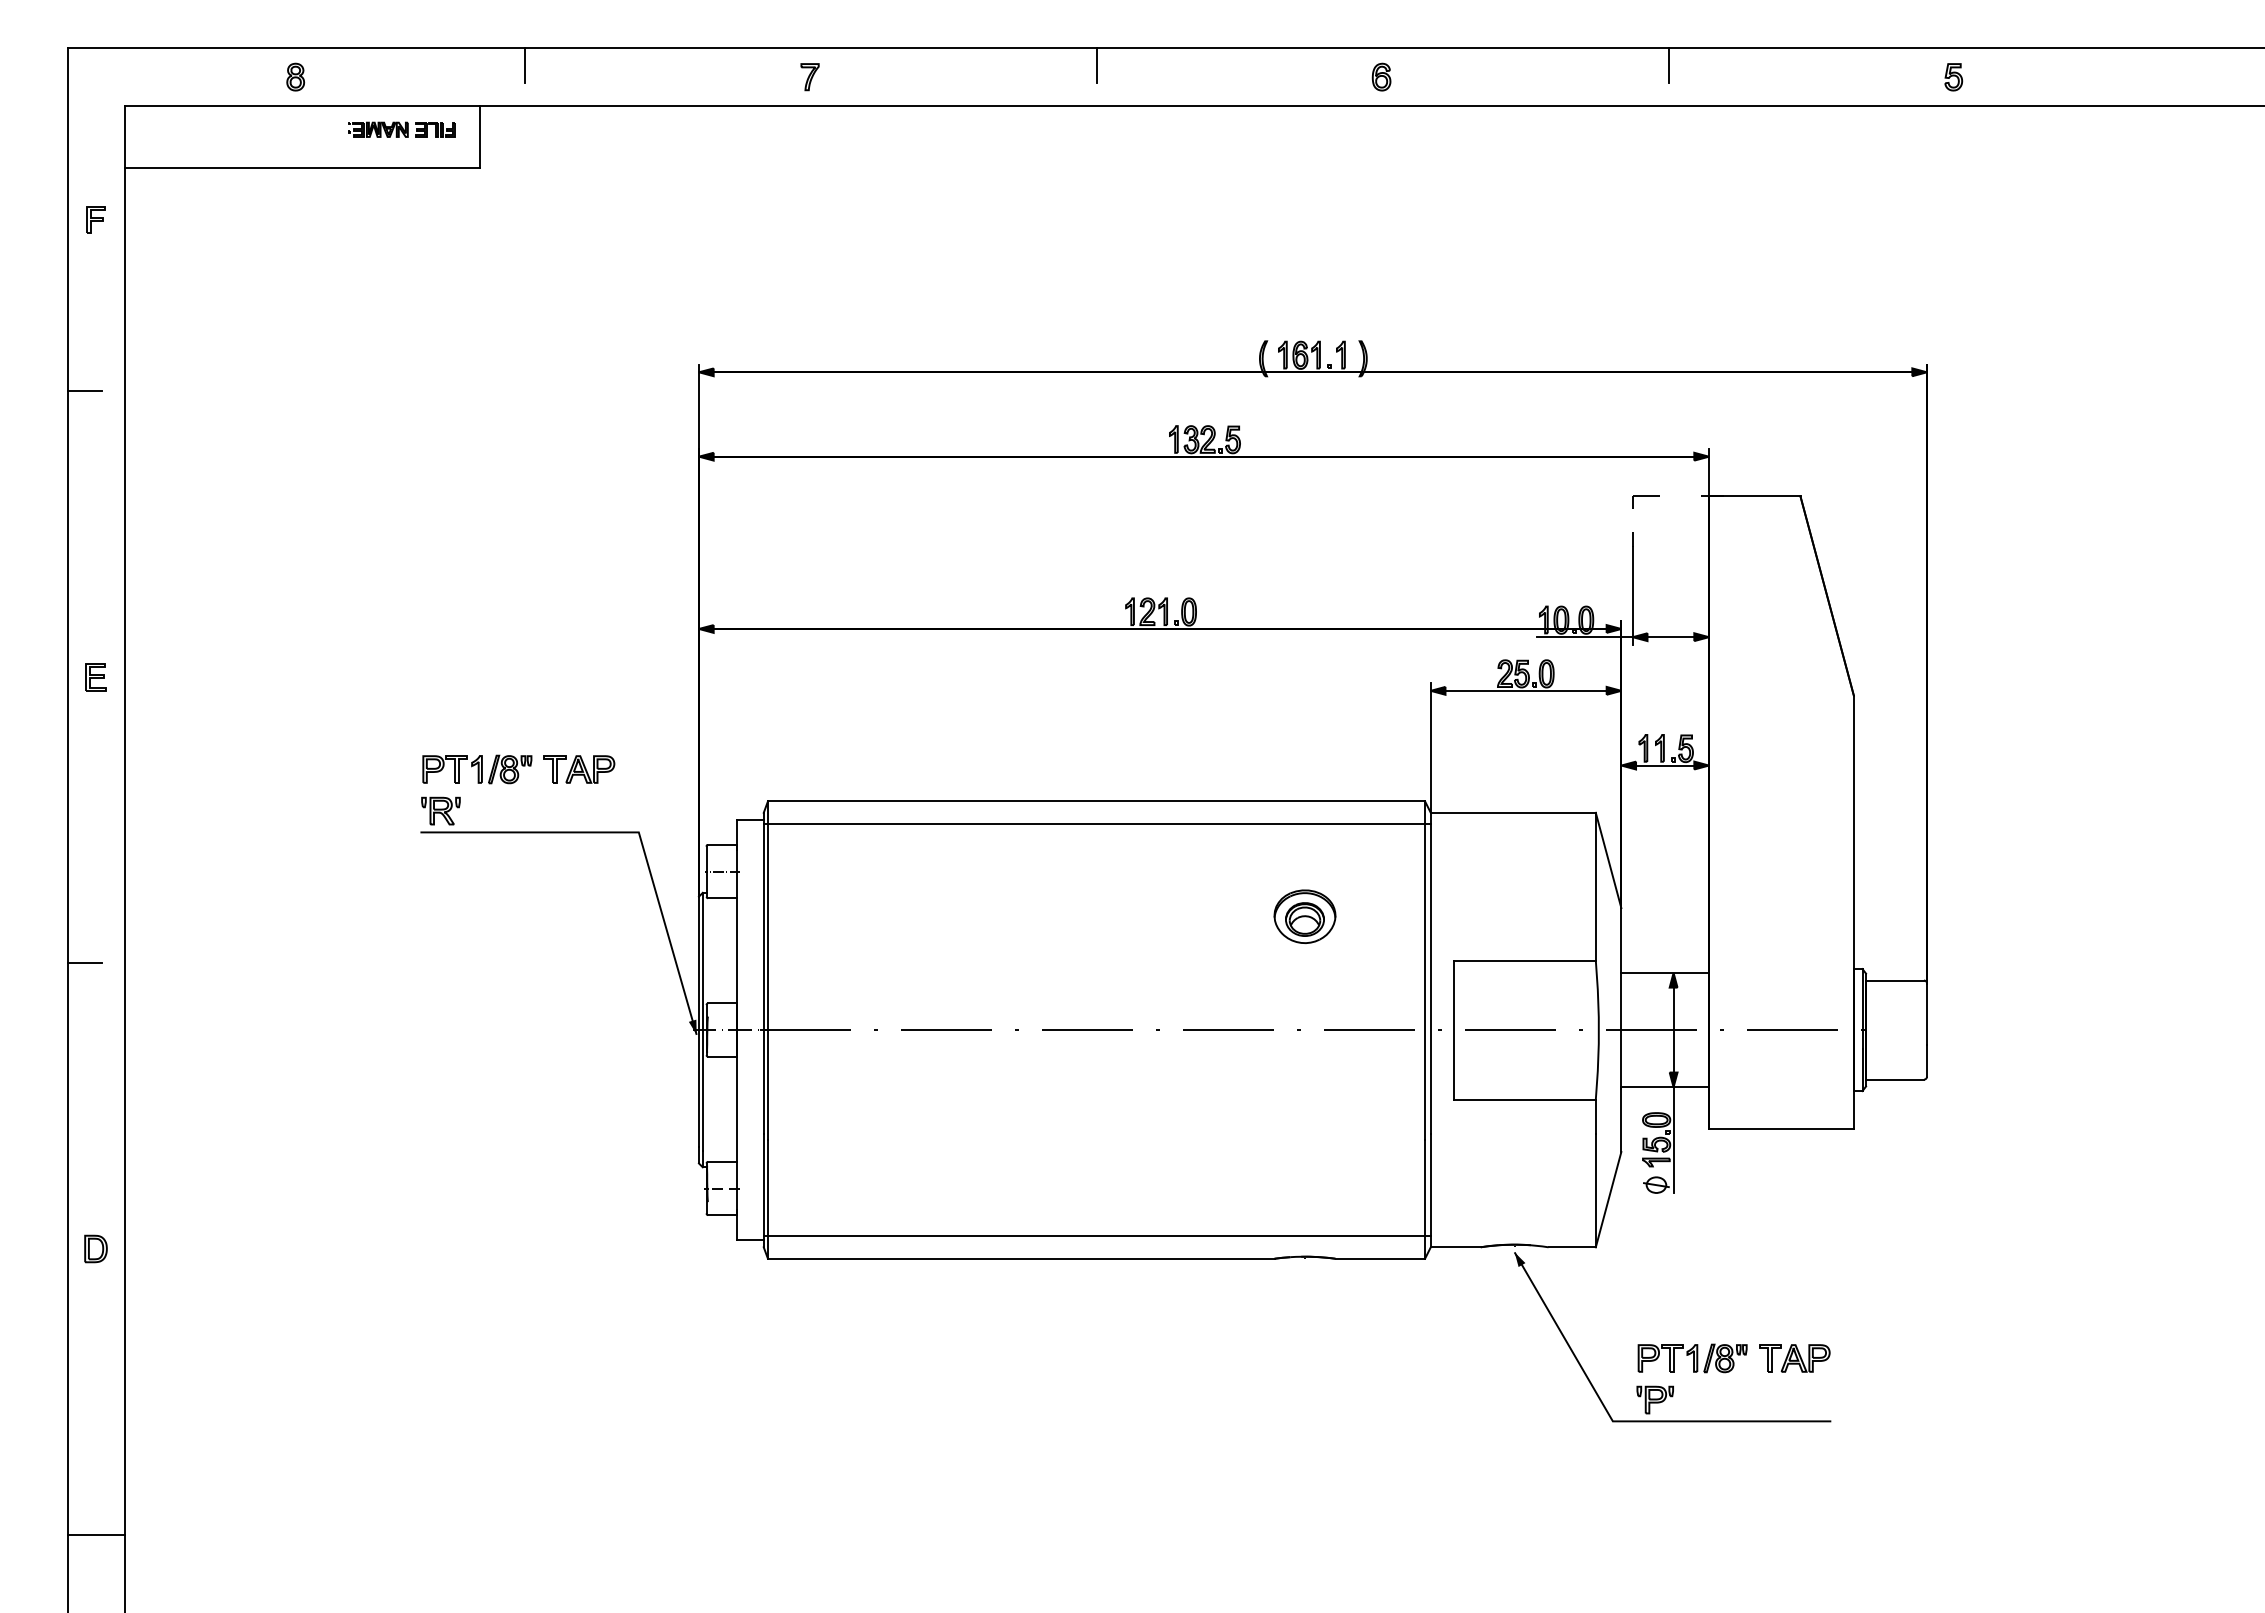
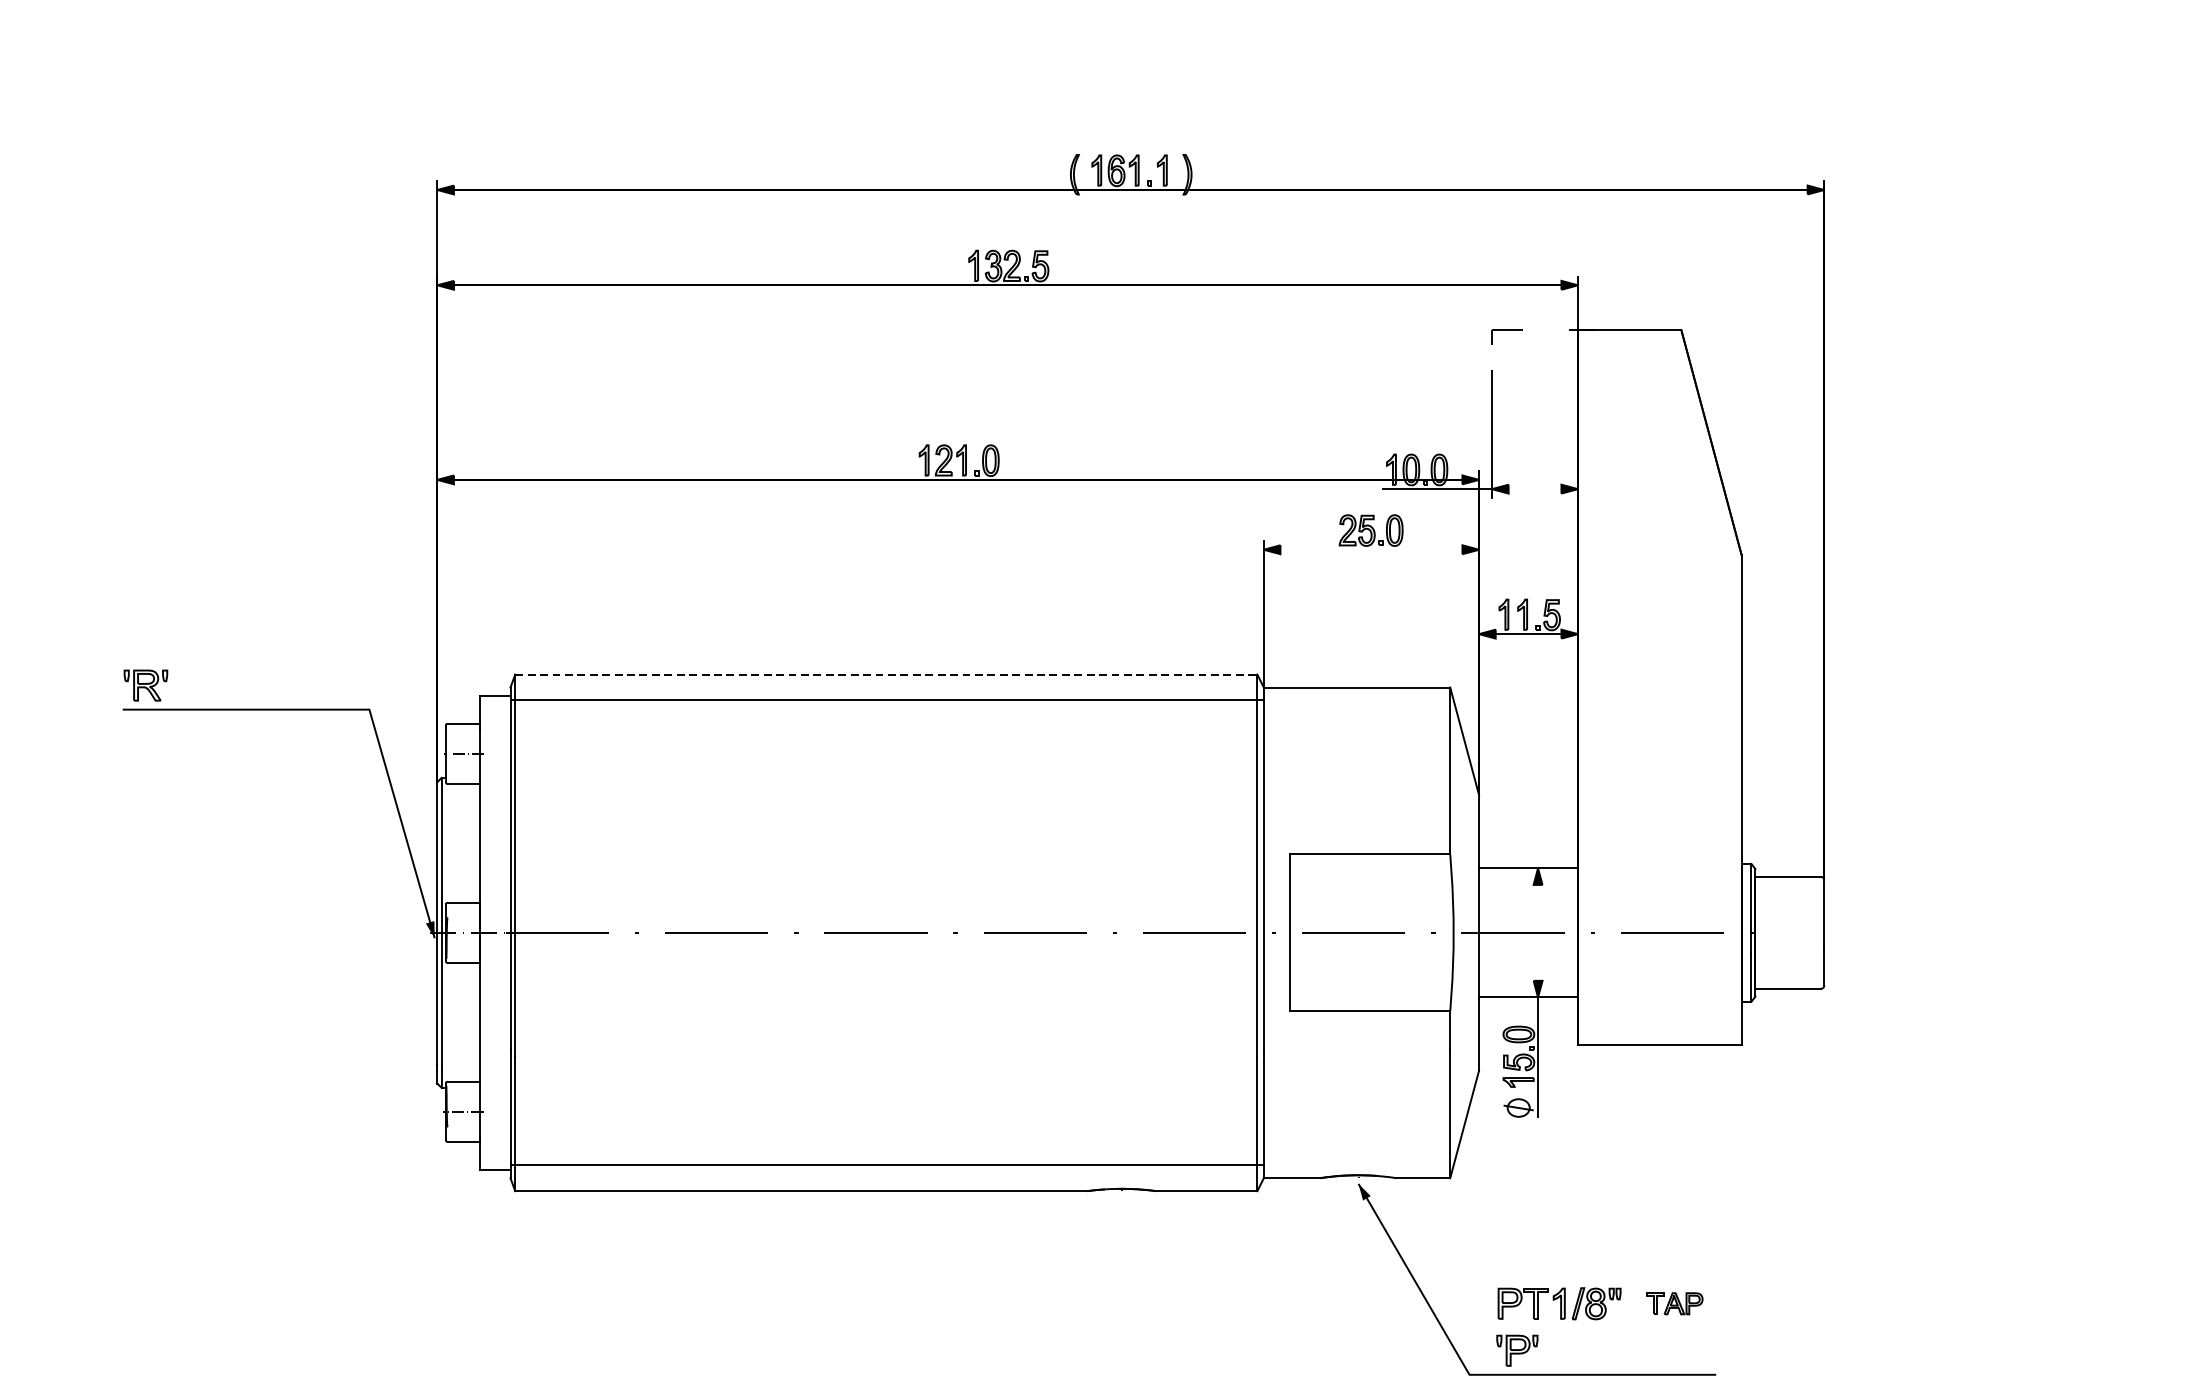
line: (1670, 637) -> (1534, 489), removed
line: (1525, 690) -> (1370, 549), removed
part: (477, 769) -> (187, 638), removed
part: (579, 769) -> (302, 638), removed
line: (1096, 801) -> (886, 674), solid -> dashed
part: (1304, 916) -> (1121, 804), removed
line: (1673, 1029) -> (1537, 932), removed
part: (1794, 1358) -> (1674, 1303), size x0.7

